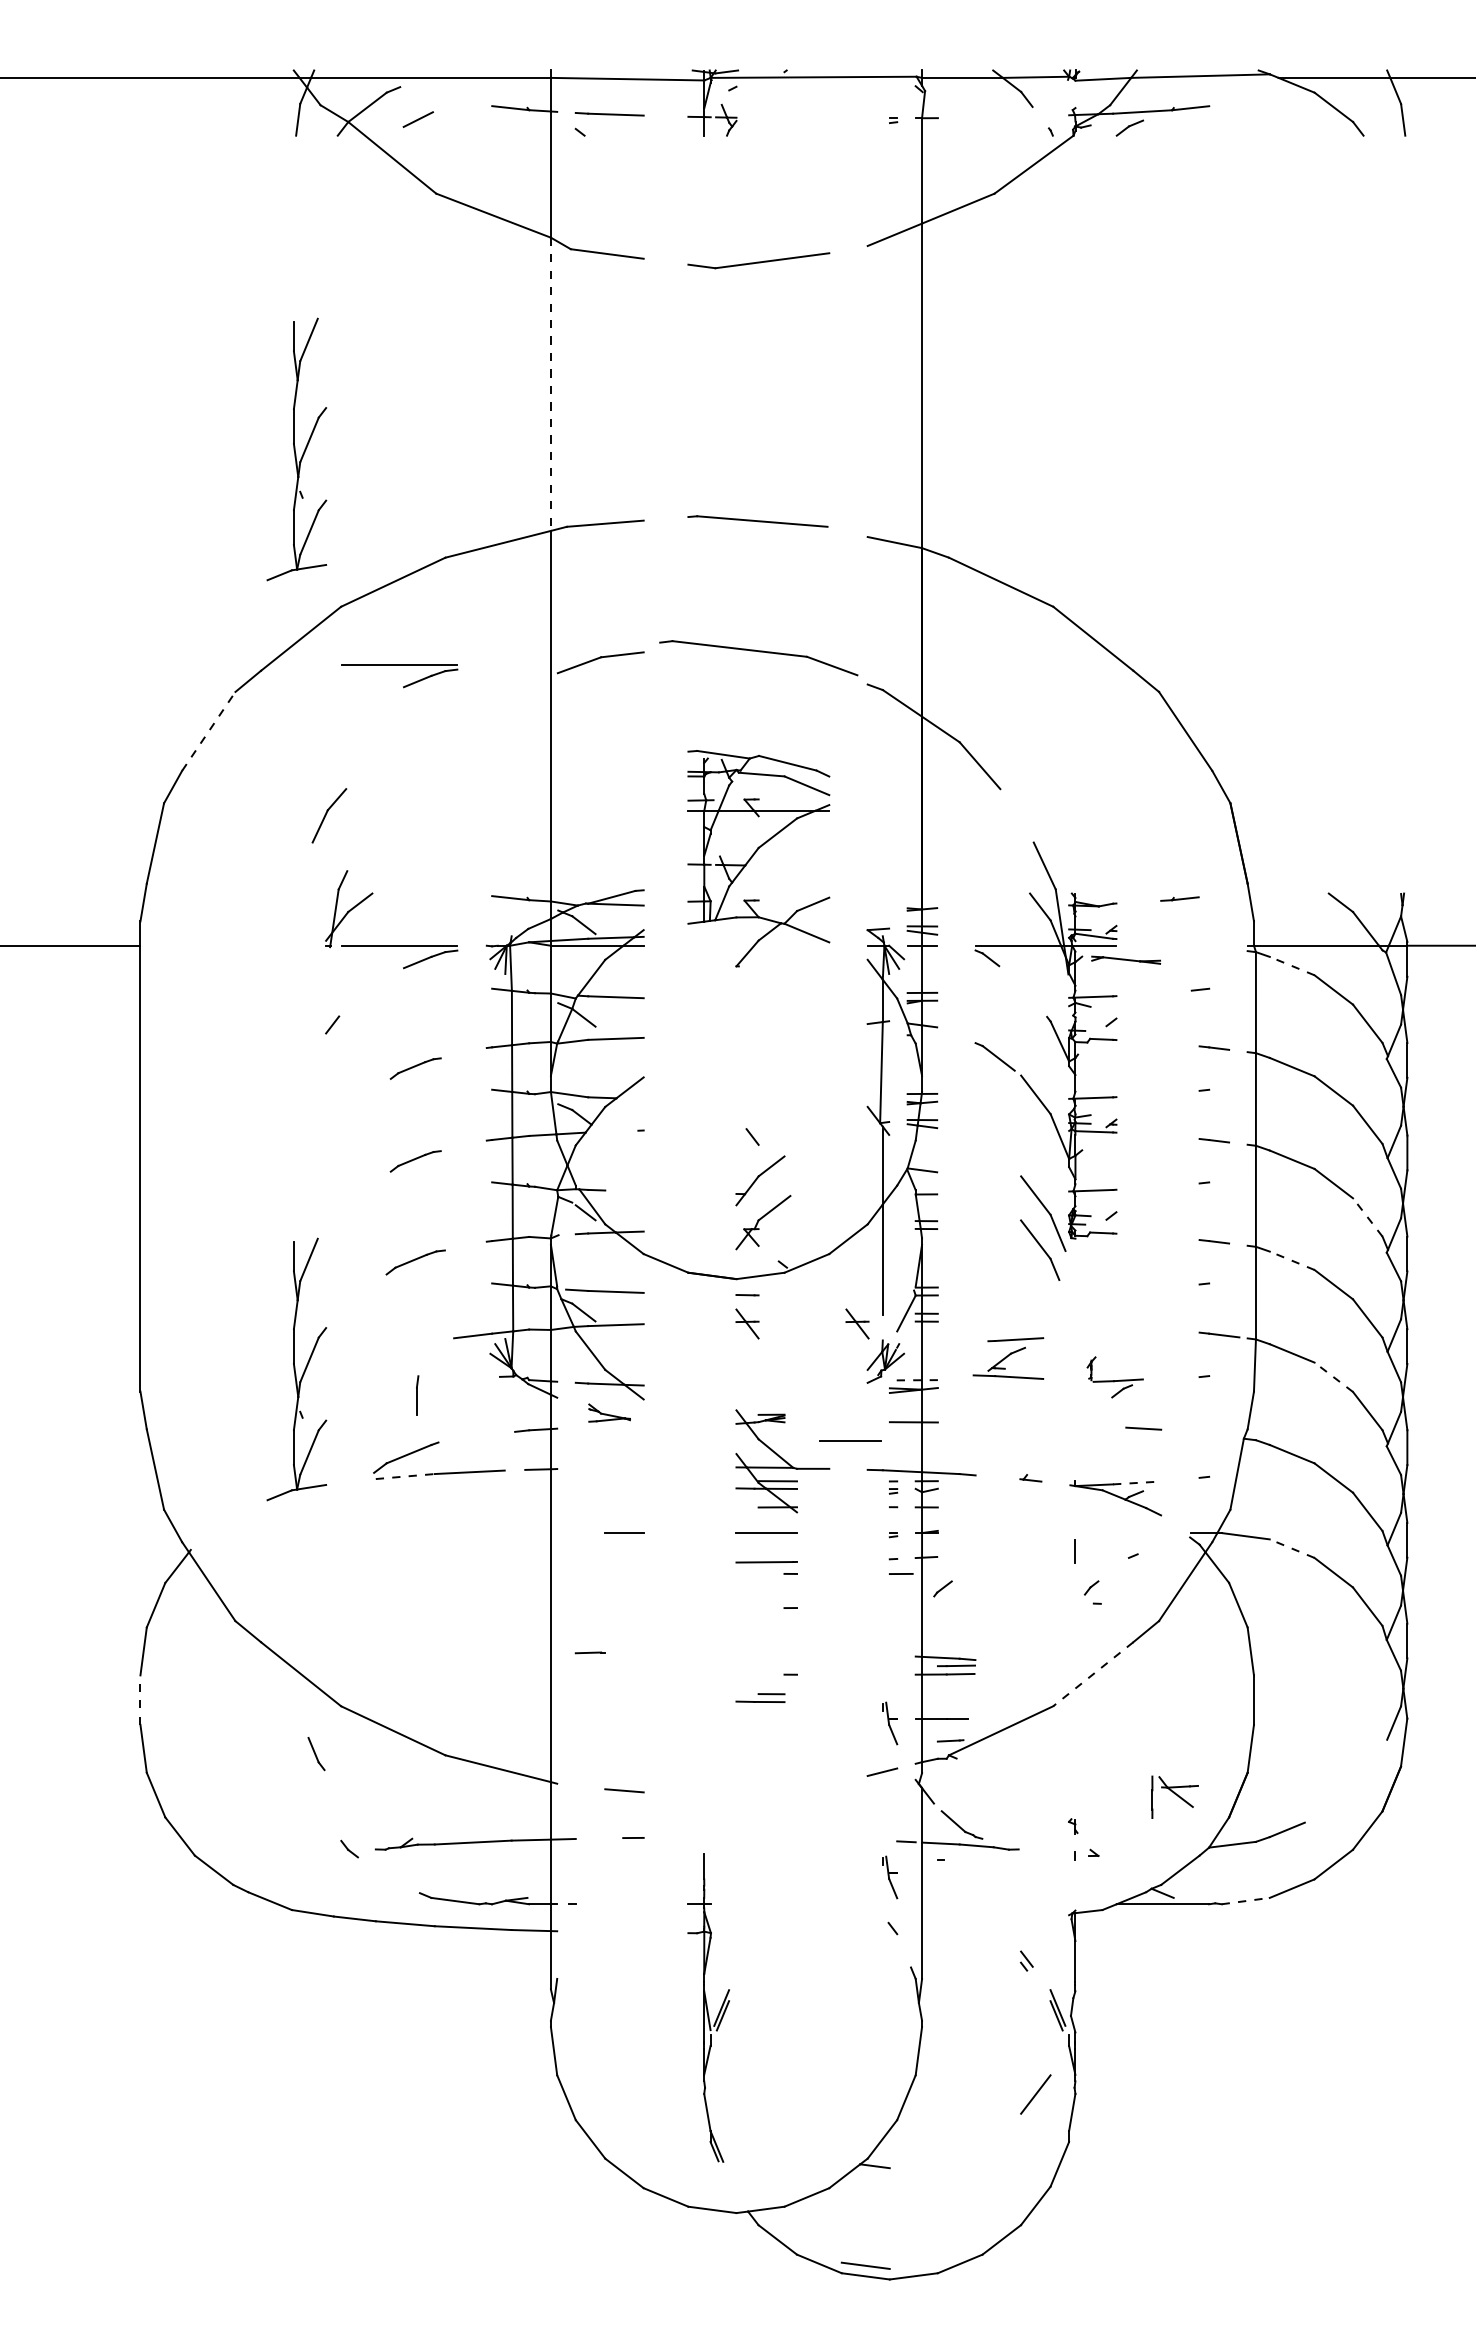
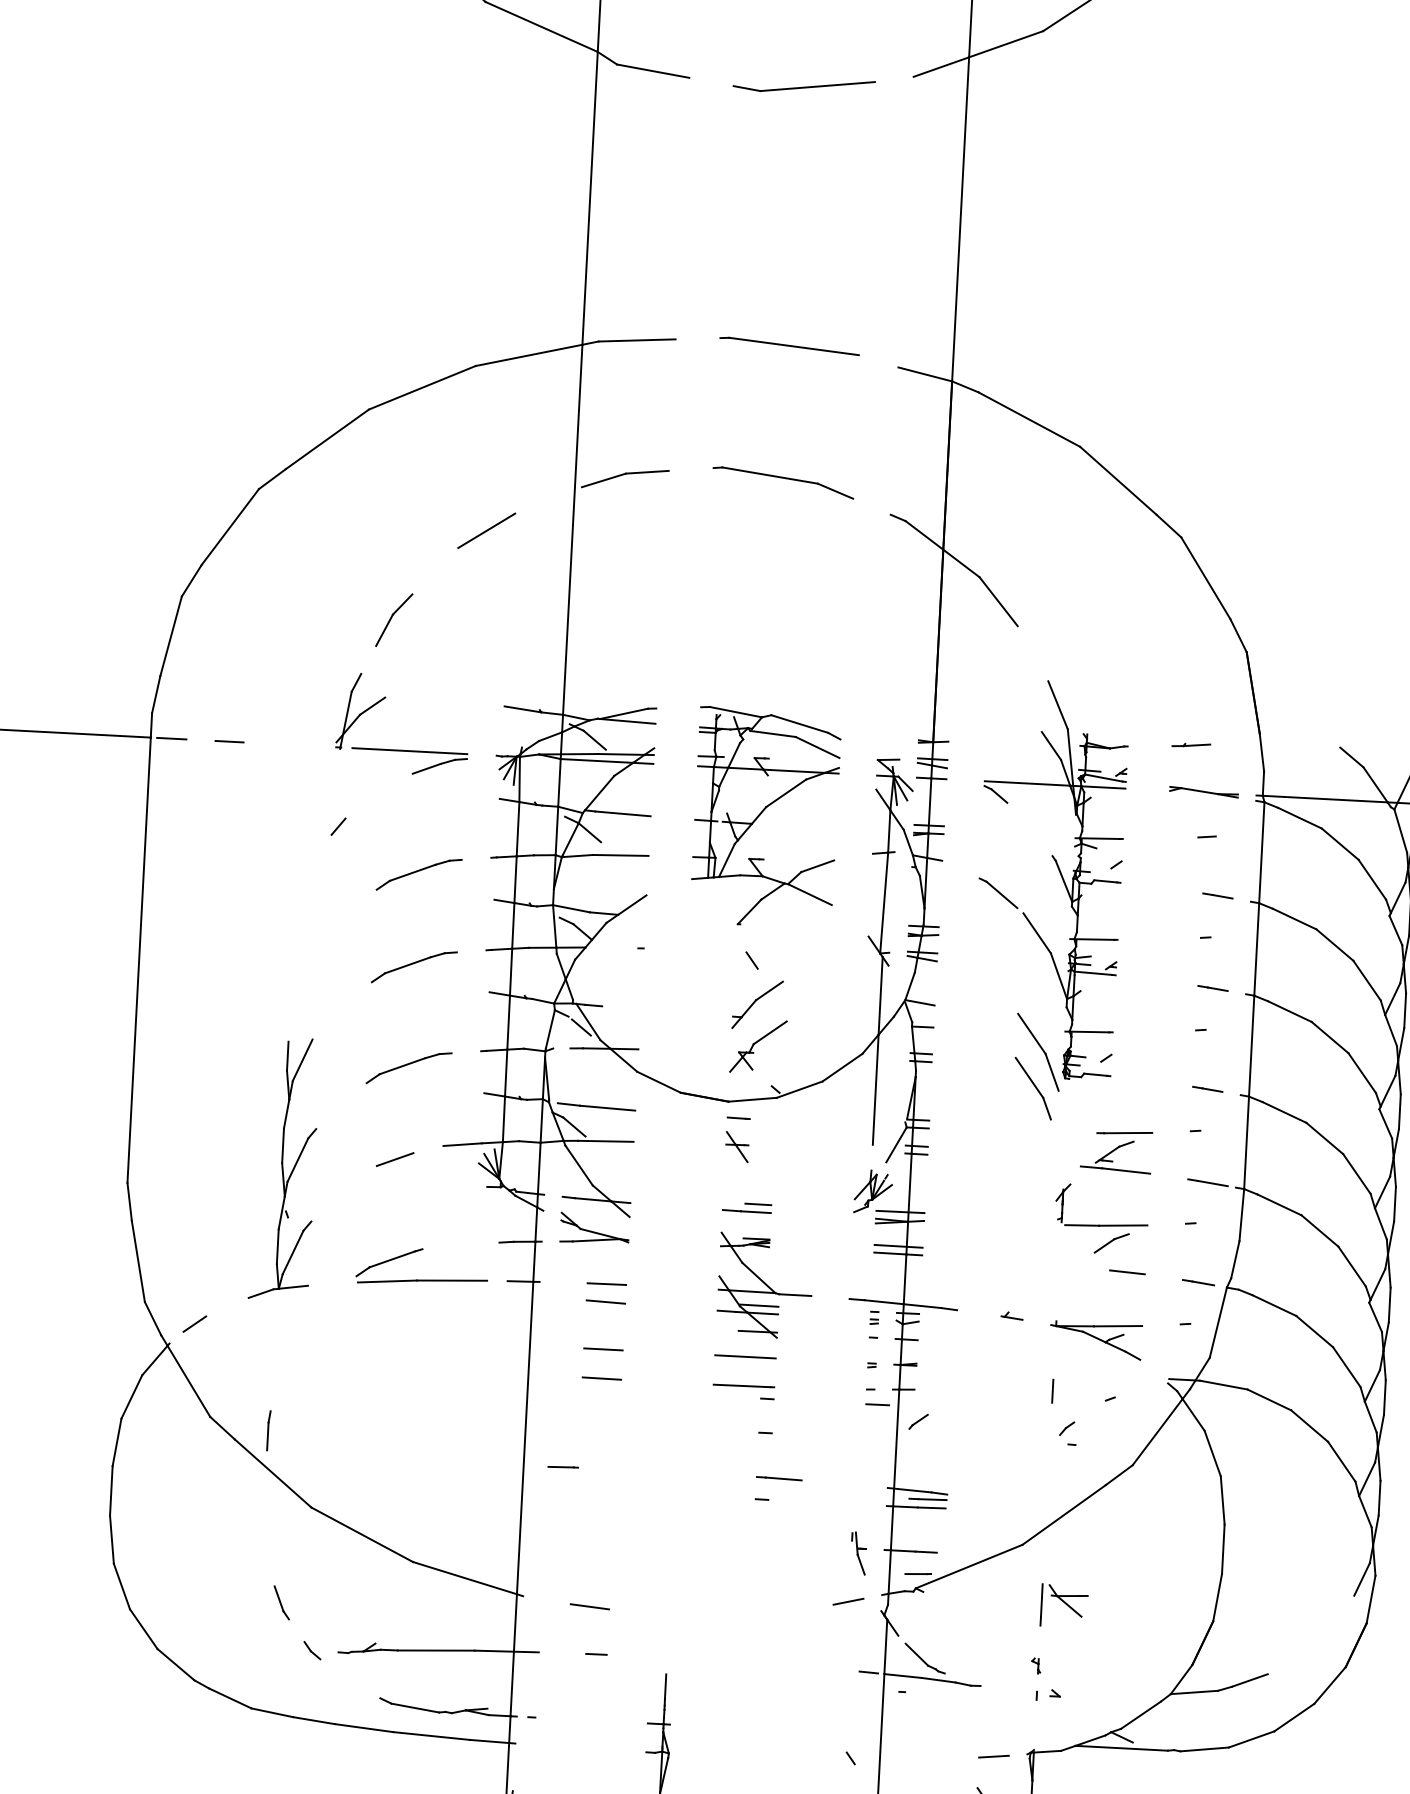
line: (550, 384) -> (589, 198), dashed -> solid
part: (296, 449) -> (332, 250), removed
part: (758, 658) -> (783, 483), size x0.71
part: (403, 686) -> (427, 492), removed
line: (464, 721) -> (486, 530), added
line: (208, 731) -> (229, 527), dashed -> solid
part: (329, 815) -> (394, 619), moved
part: (758, 858) -> (765, 817), moved
line: (161, 945) -> (171, 738), added
line: (219, 945) -> (229, 741), added
part: (1126, 959) -> (1204, 791), moved
line: (1291, 965) -> (1299, 817), dashed -> solid
part: (415, 1068) -> (419, 874), size x1.67
part: (415, 1161) -> (414, 967), size x1.67
line: (1367, 1217) -> (1361, 1073), dashed -> solid
line: (1291, 1260) -> (1283, 1112), dashed -> solid
part: (415, 1262) -> (408, 1068), size x1.43
part: (857, 1323) -> (847, 1152), removed
line: (406, 1354) -> (395, 1159), added
part: (1008, 1358) -> (1116, 1151), moved
line: (1333, 1376) -> (1319, 1230), dashed -> solid
part: (1115, 1377) -> (1101, 1219), size x1.67
line: (913, 1380) -> (900, 1212), dashed -> solid
part: (417, 1395) -> (268, 1430), moved
part: (609, 1412) -> (594, 1228), size x1.67
line: (913, 1414) -> (898, 1246), added
line: (1214, 1434) -> (1197, 1281), added
line: (850, 1440) -> (833, 1268), removed
line: (624, 1467) -> (606, 1283), added
line: (405, 1476) -> (387, 1281), dashed -> solid
line: (1137, 1482) -> (1118, 1325), dashed -> solid
line: (624, 1485) -> (605, 1301), added
line: (215, 1528) -> (195, 1323), added
line: (1291, 1548) -> (1268, 1399), dashed -> solid
line: (624, 1562) -> (601, 1378), added
line: (806, 1652) -> (778, 1478), added
line: (1092, 1674) -> (1063, 1515), dashed -> solid
part: (760, 1697) -> (747, 1207), moved
line: (140, 1700) -> (111, 1491), dashed -> solid
part: (316, 1754) -> (281, 1603), moved
part: (1174, 1796) -> (1063, 1605), moved
part: (890, 1877) -> (851, 1707), removed
line: (1246, 1901) -> (1205, 1749), dashed -> solid
line: (1035, 1918) -> (993, 1755), added

